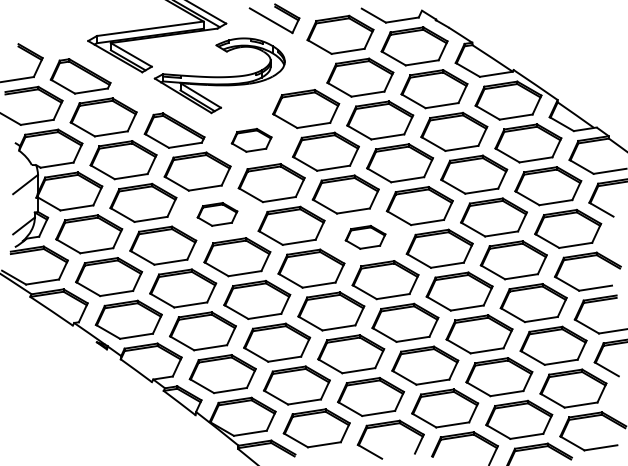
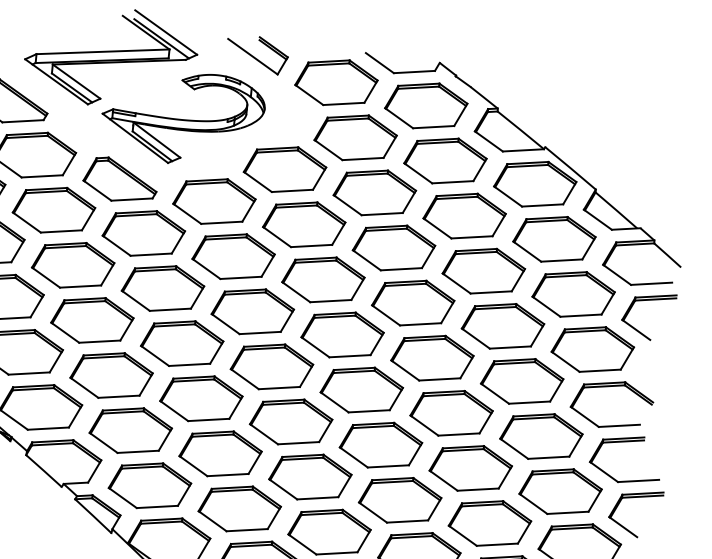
part: (251, 140) -> (213, 201), size x1.67
part: (217, 214) -> (163, 288), size x1.67
part: (365, 237) -> (342, 335), size x1.67

